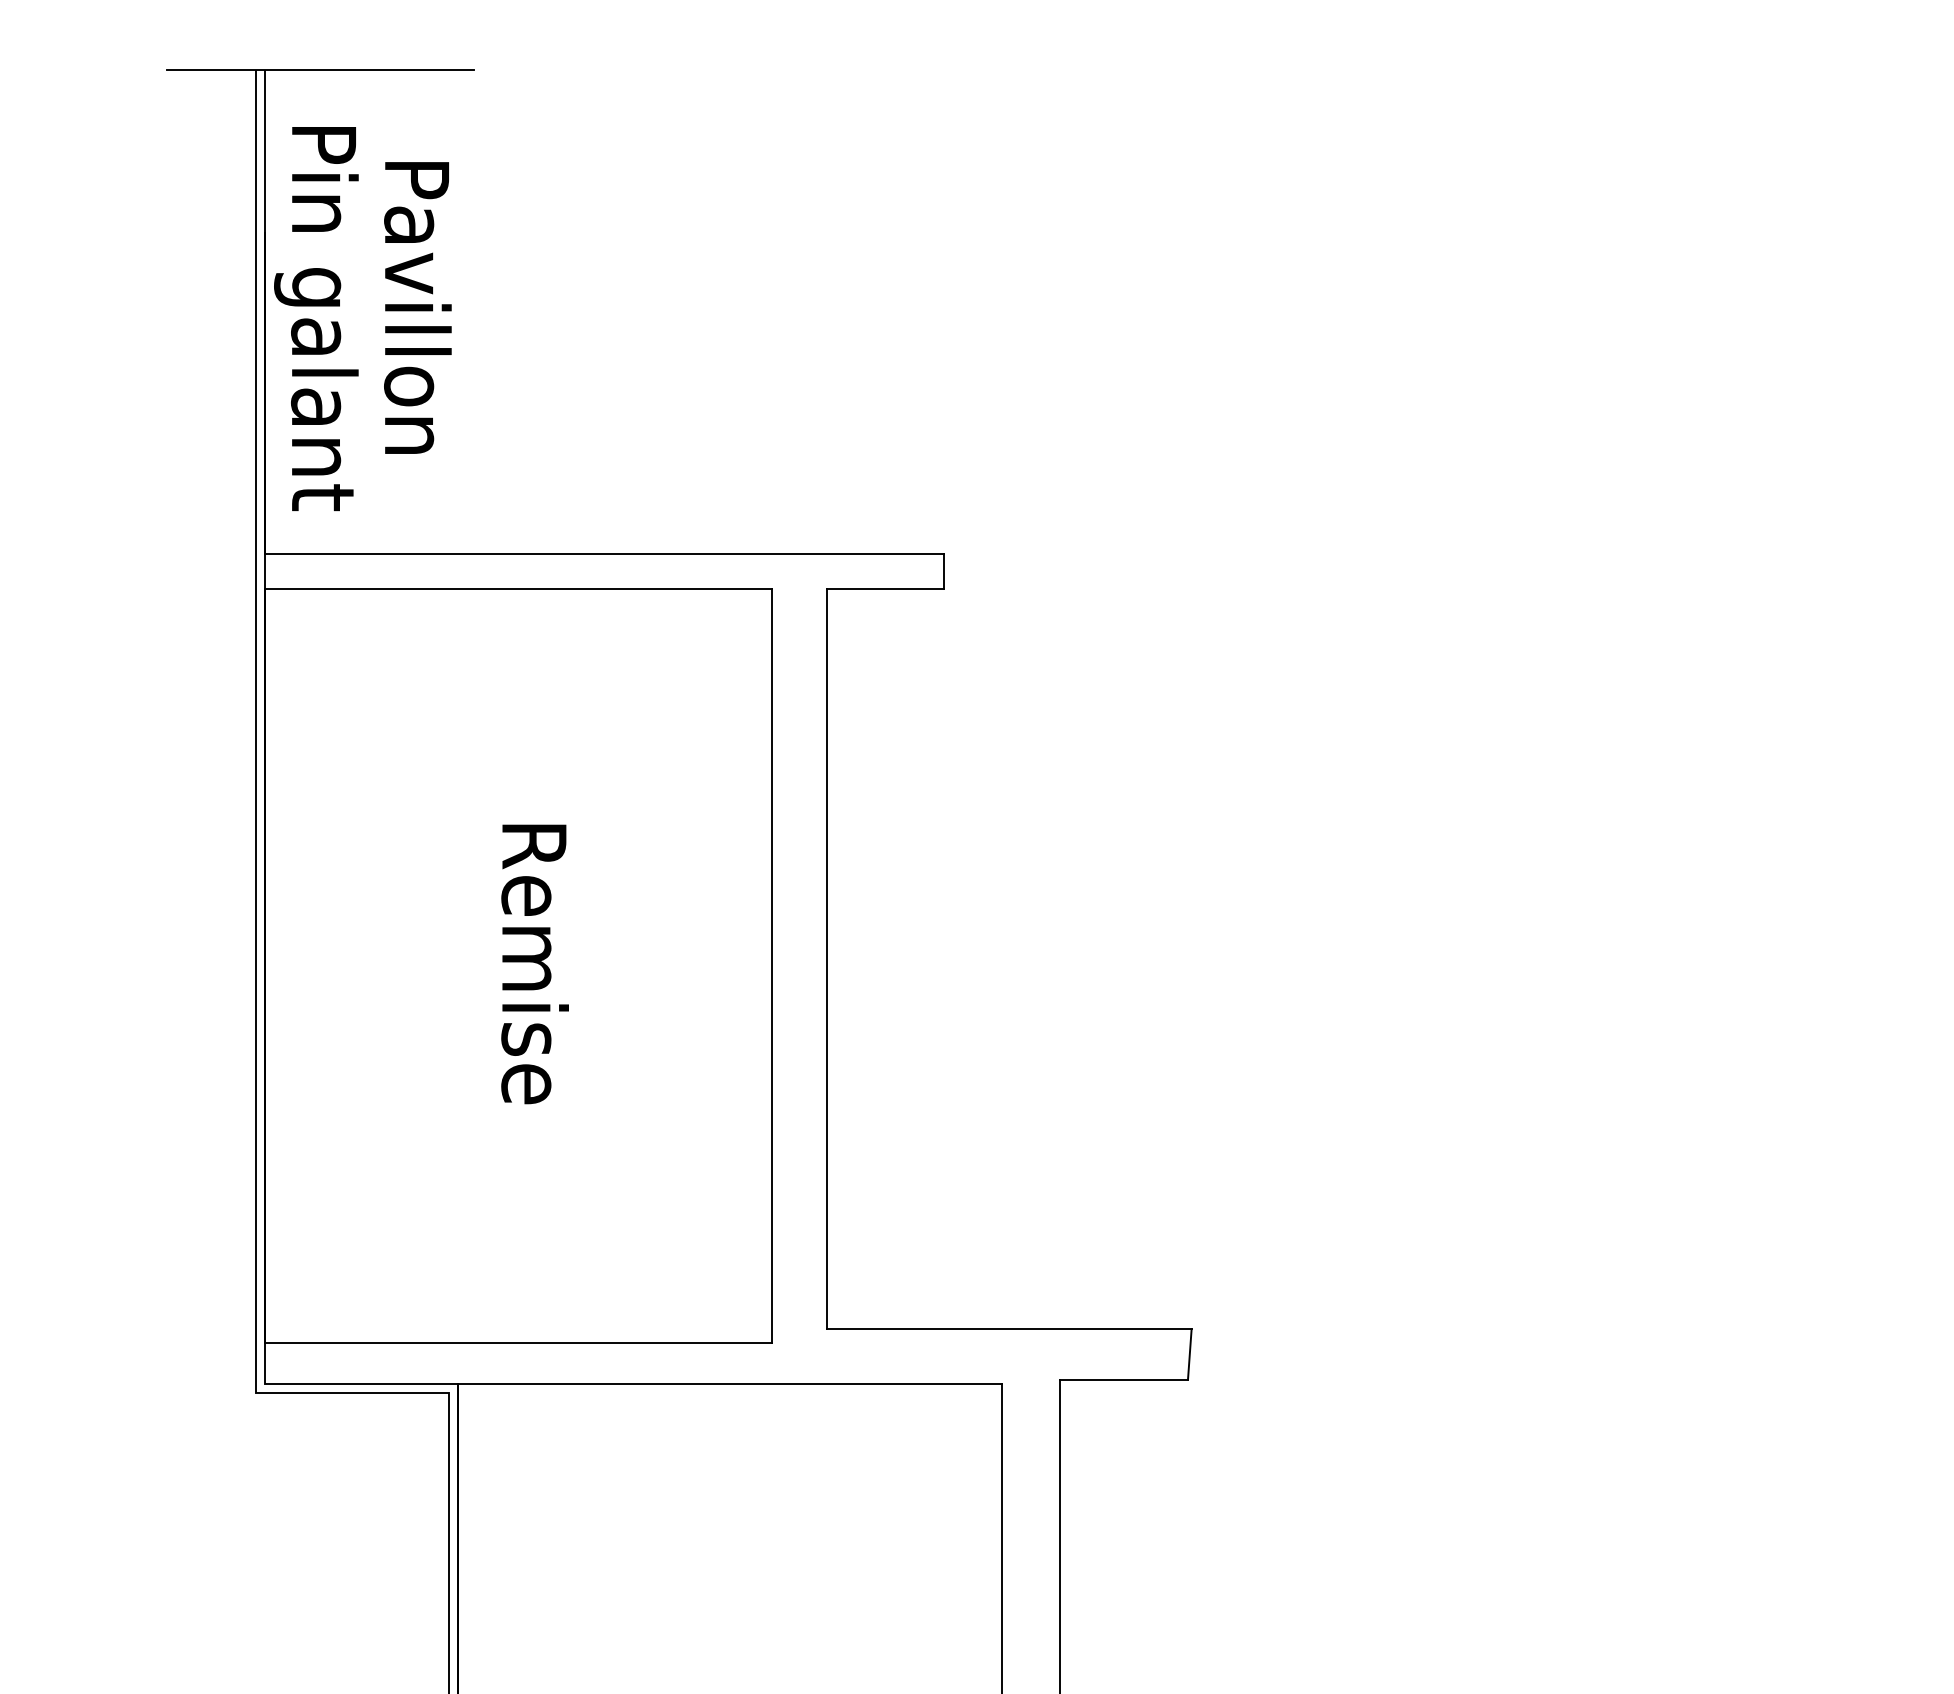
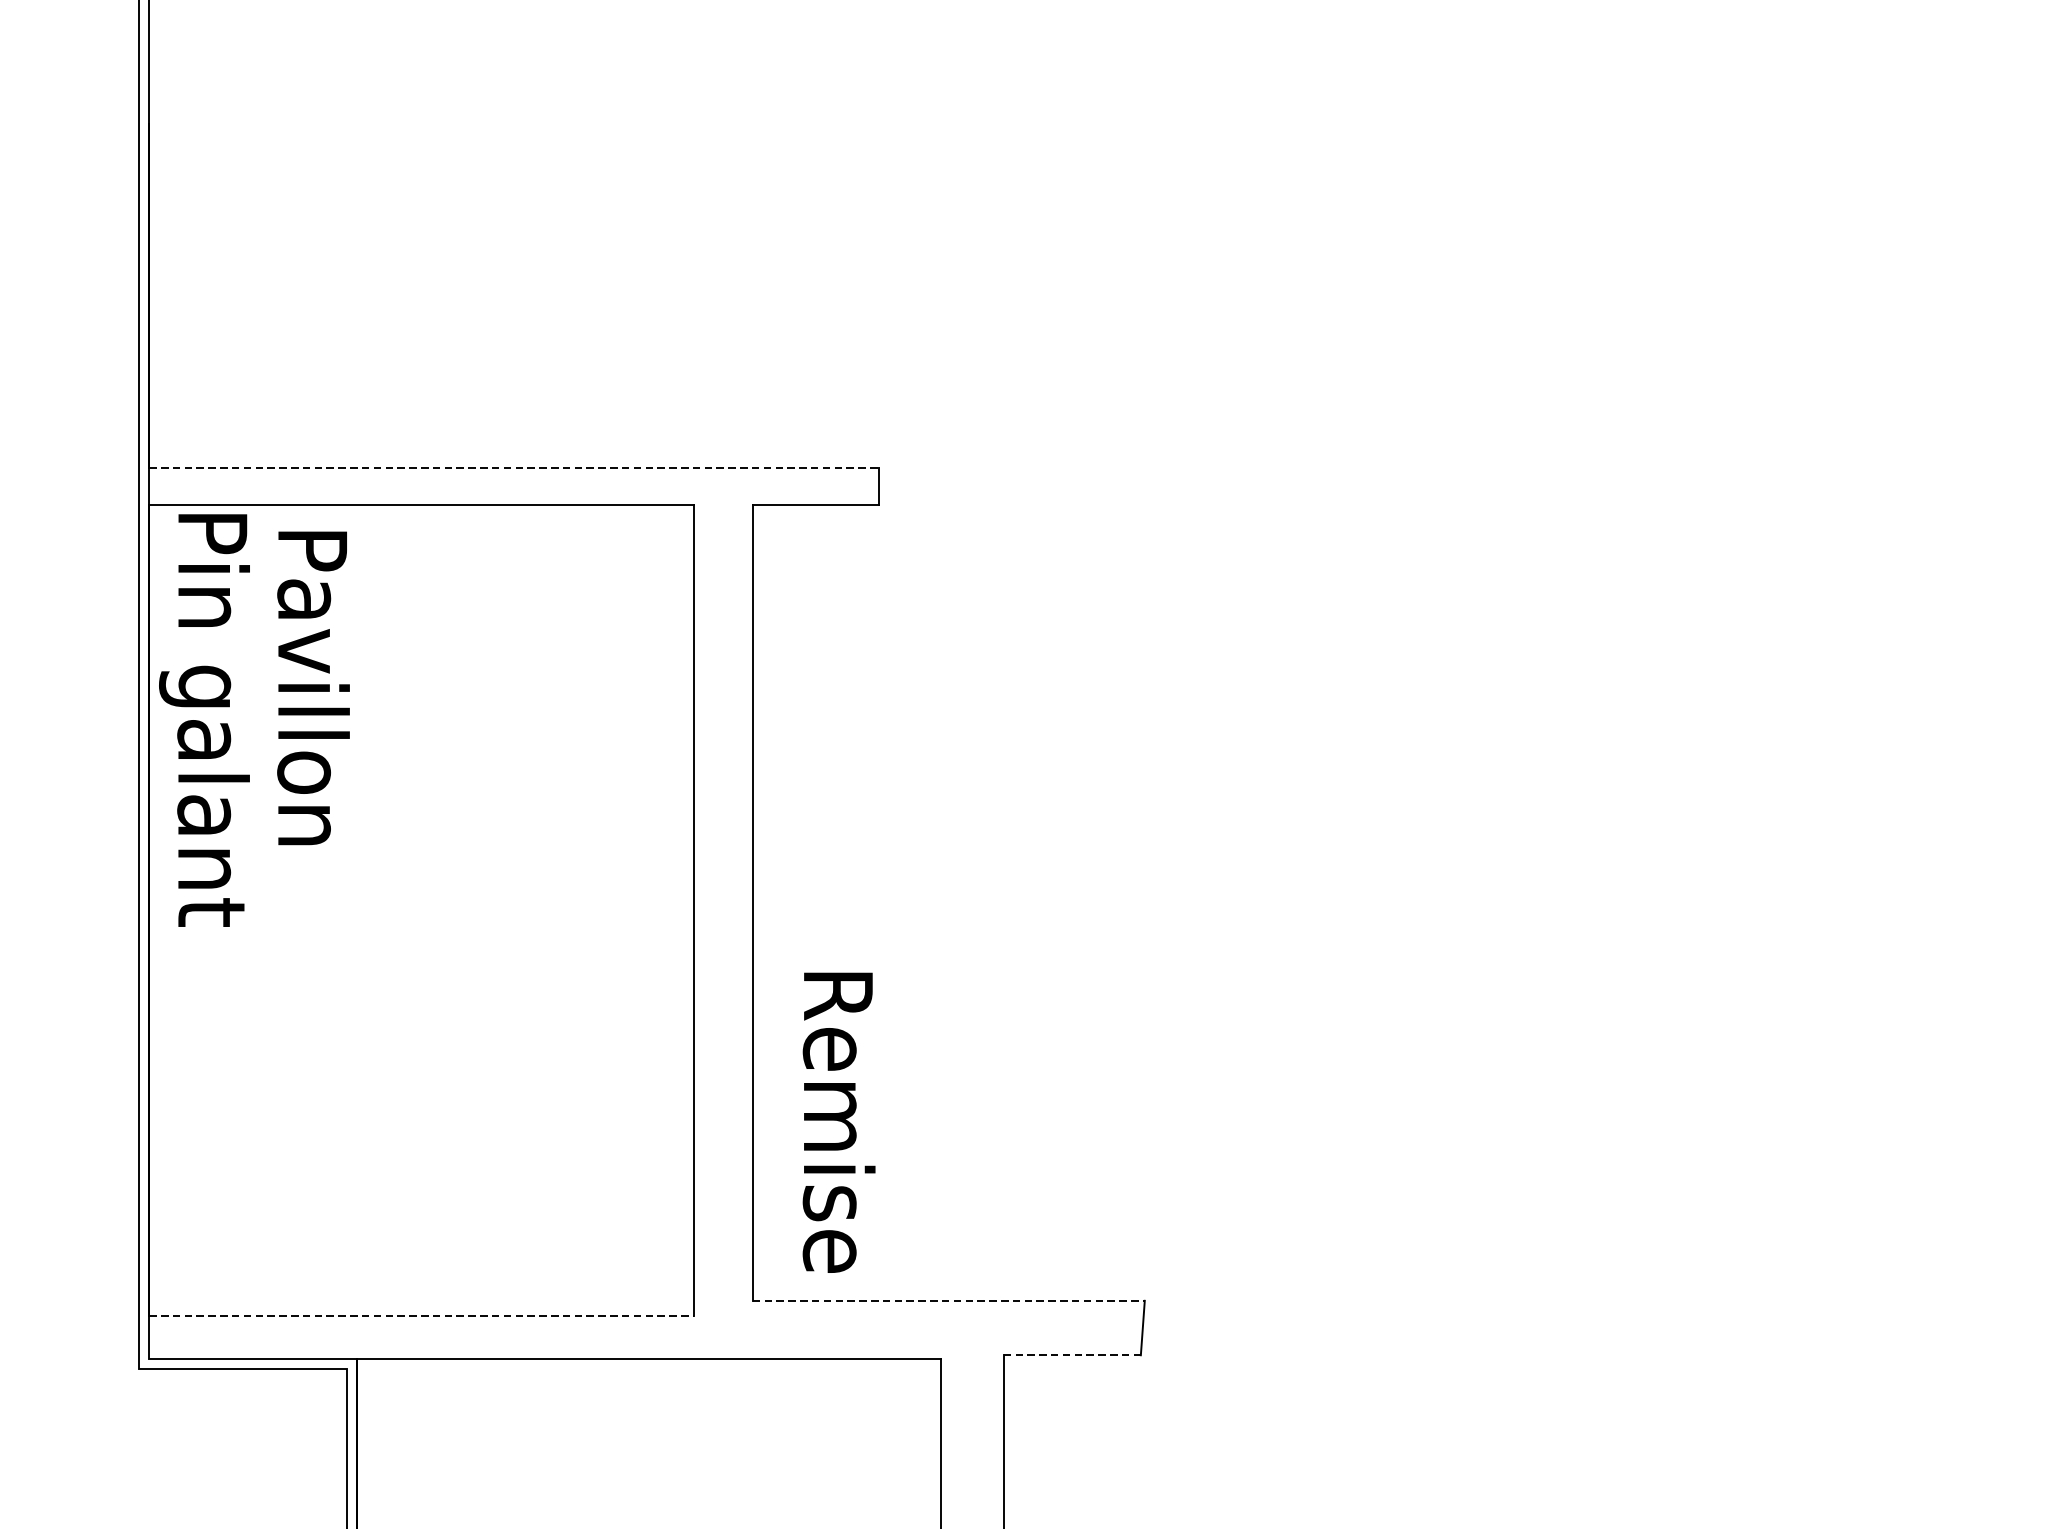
text: (417, 307) -> (313, 687), moved
text: (316, 319) -> (204, 721), moved
line: (604, 553) -> (514, 467), solid -> dashed
text: (534, 964) -> (838, 1122), moved
line: (1009, 1329) -> (949, 1301), solid -> dashed
line: (518, 1343) -> (421, 1316), solid -> dashed
line: (1124, 1379) -> (1072, 1354), solid -> dashed

